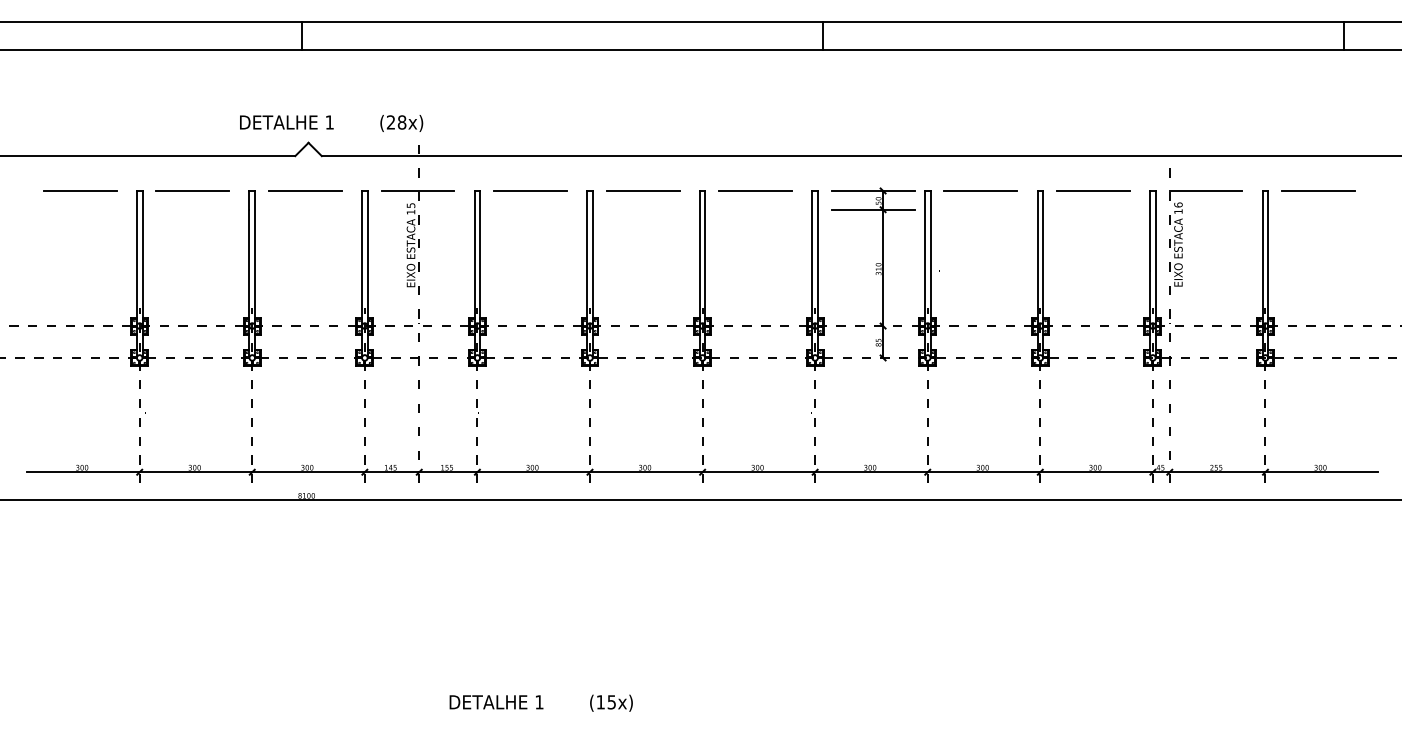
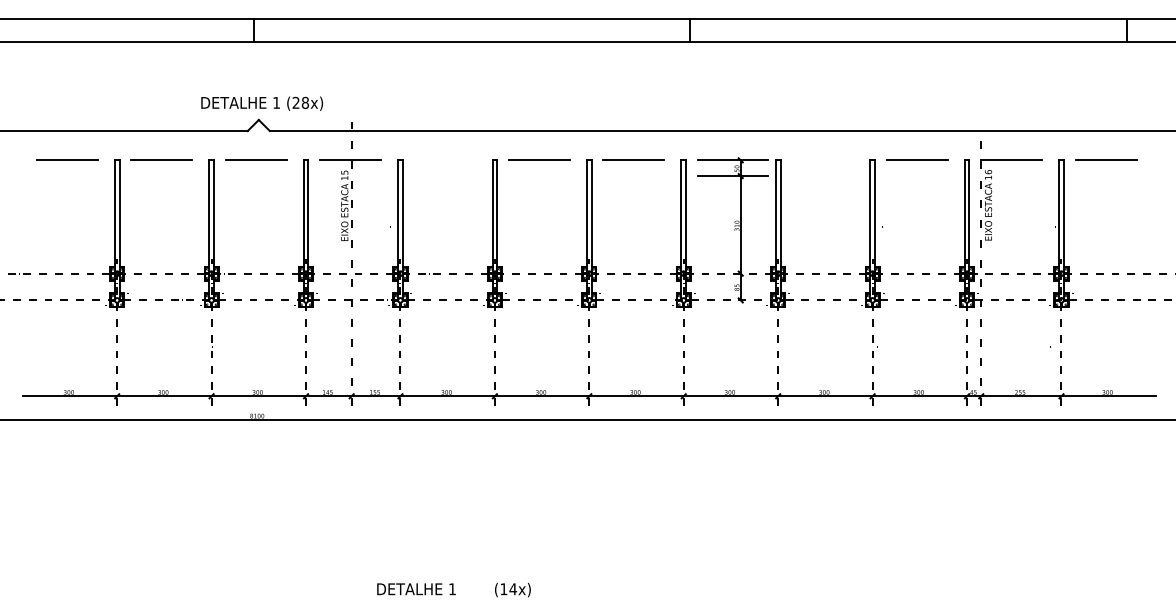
text: (401, 123) -> (304, 103), moved
line: (530, 190) -> (444, 159), removed
line: (980, 190) -> (822, 159), removed
text: (611, 702) -> (512, 589), (15x) -> (14x)

